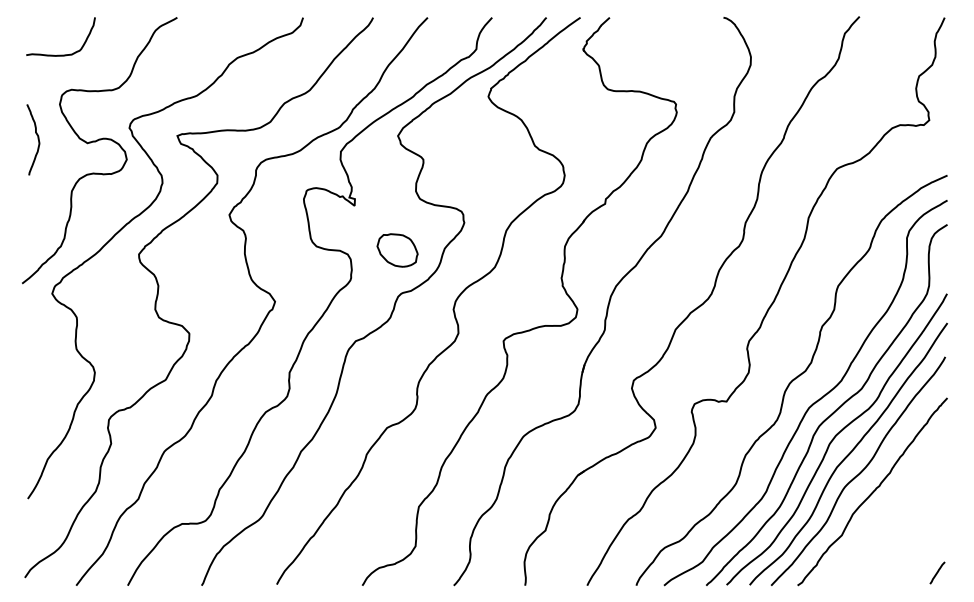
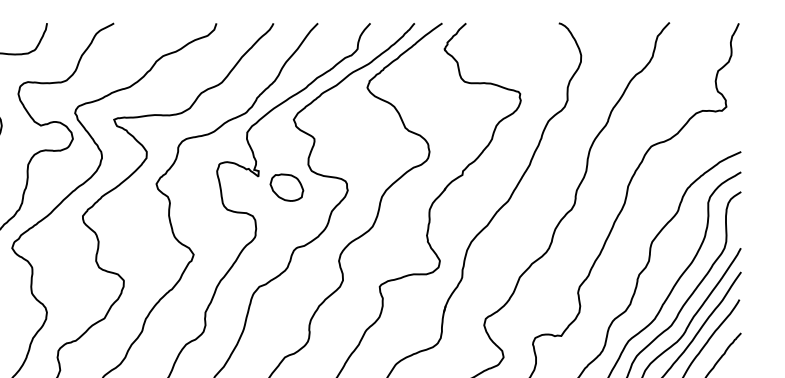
part: (397, 250) -> (286, 187), moved

